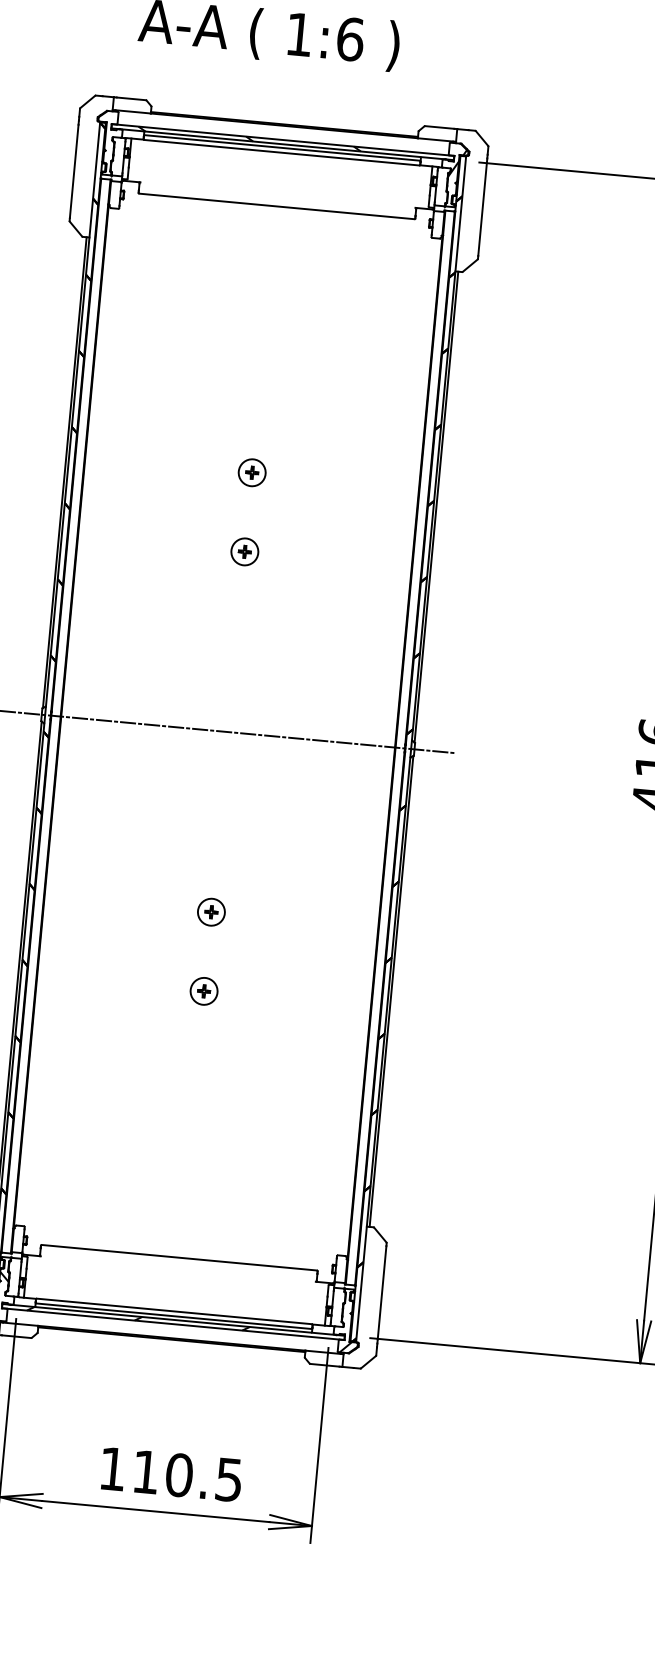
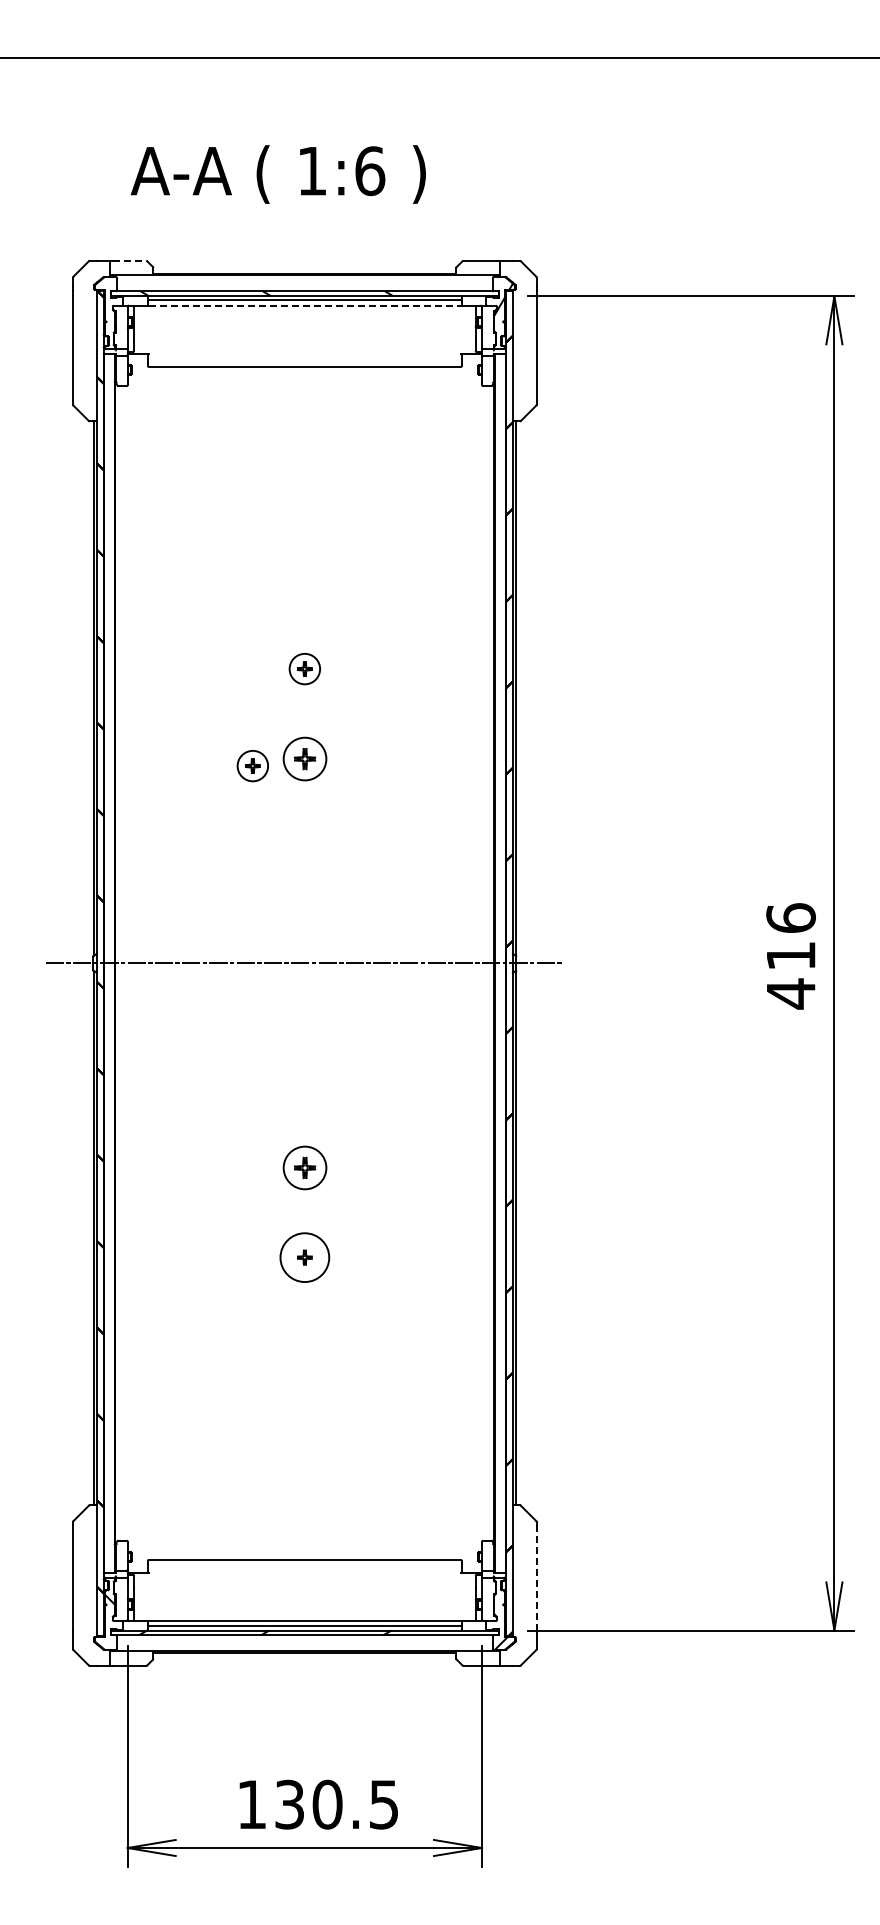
line: (131, 98) -> (129, 260), solid -> dashed
line: (282, 152) -> (305, 305), solid -> dashed
part: (244, 551) -> (304, 758), size x1.4
part: (198, 554) -> (252, 766), added
part: (211, 911) -> (304, 1167), size x1.4
circle: (203, 991) -> (304, 1257), size x1.6
line: (381, 1293) -> (536, 1578), solid -> dashed
text: (145, 1471) -> (289, 1804), 110.5 -> 130.5

